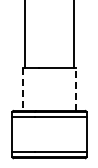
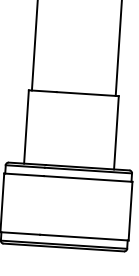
line: (23, 89) -> (27, 127), dashed -> solid
line: (75, 89) -> (115, 133), dashed -> solid

